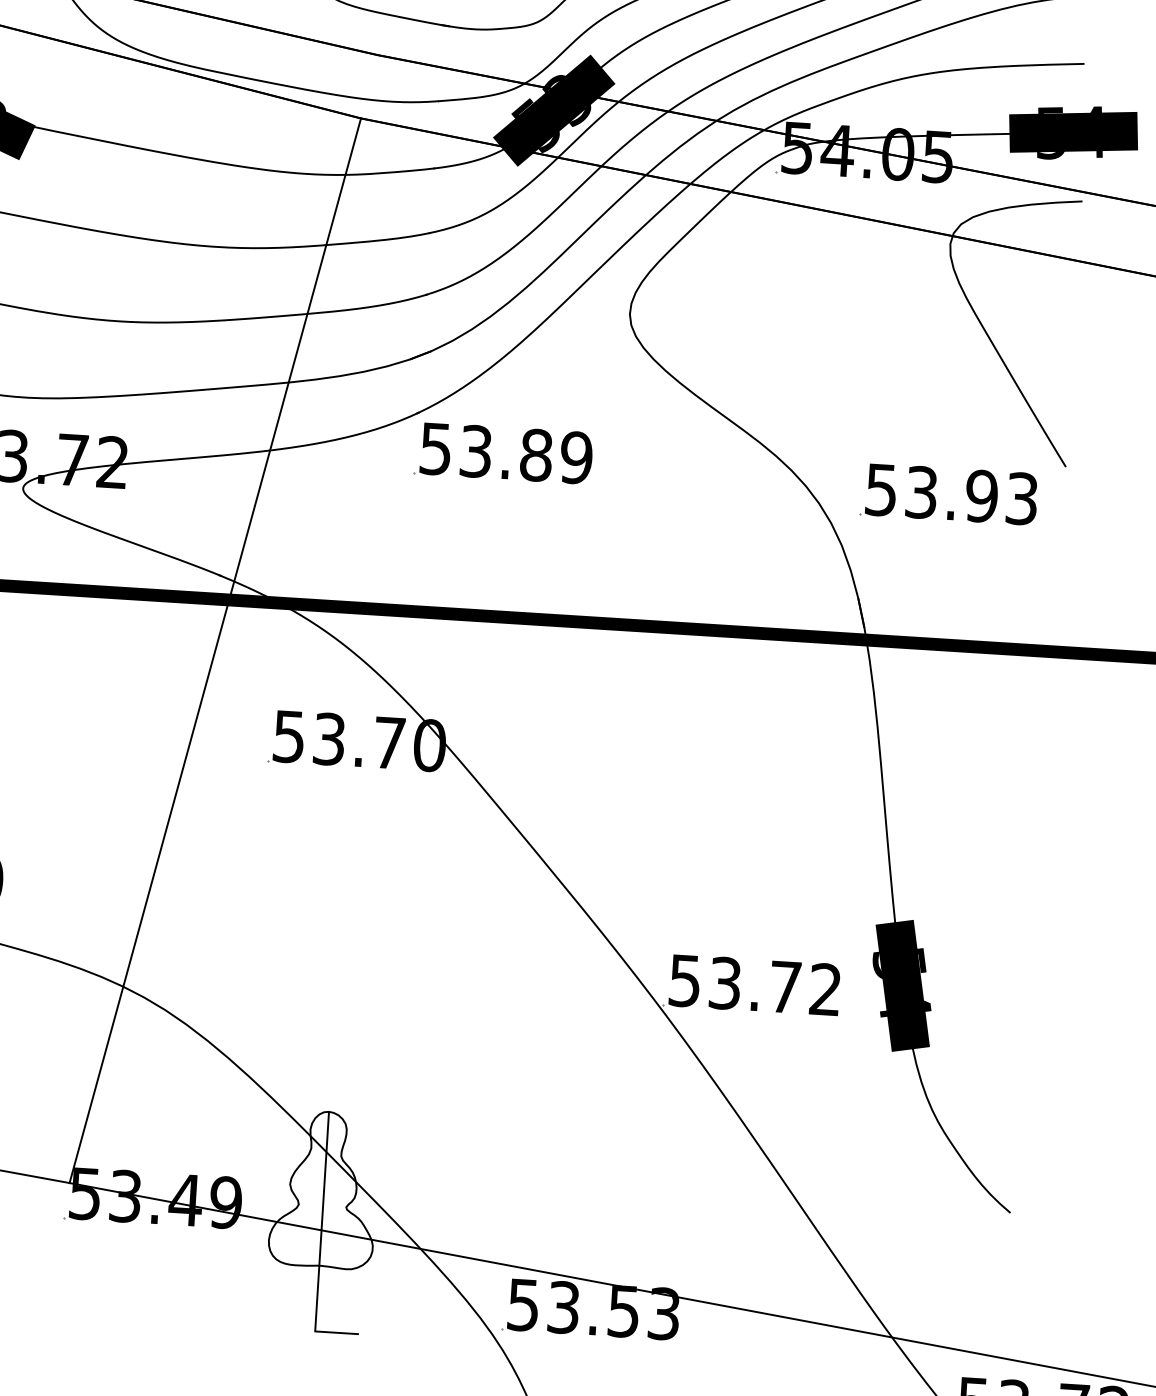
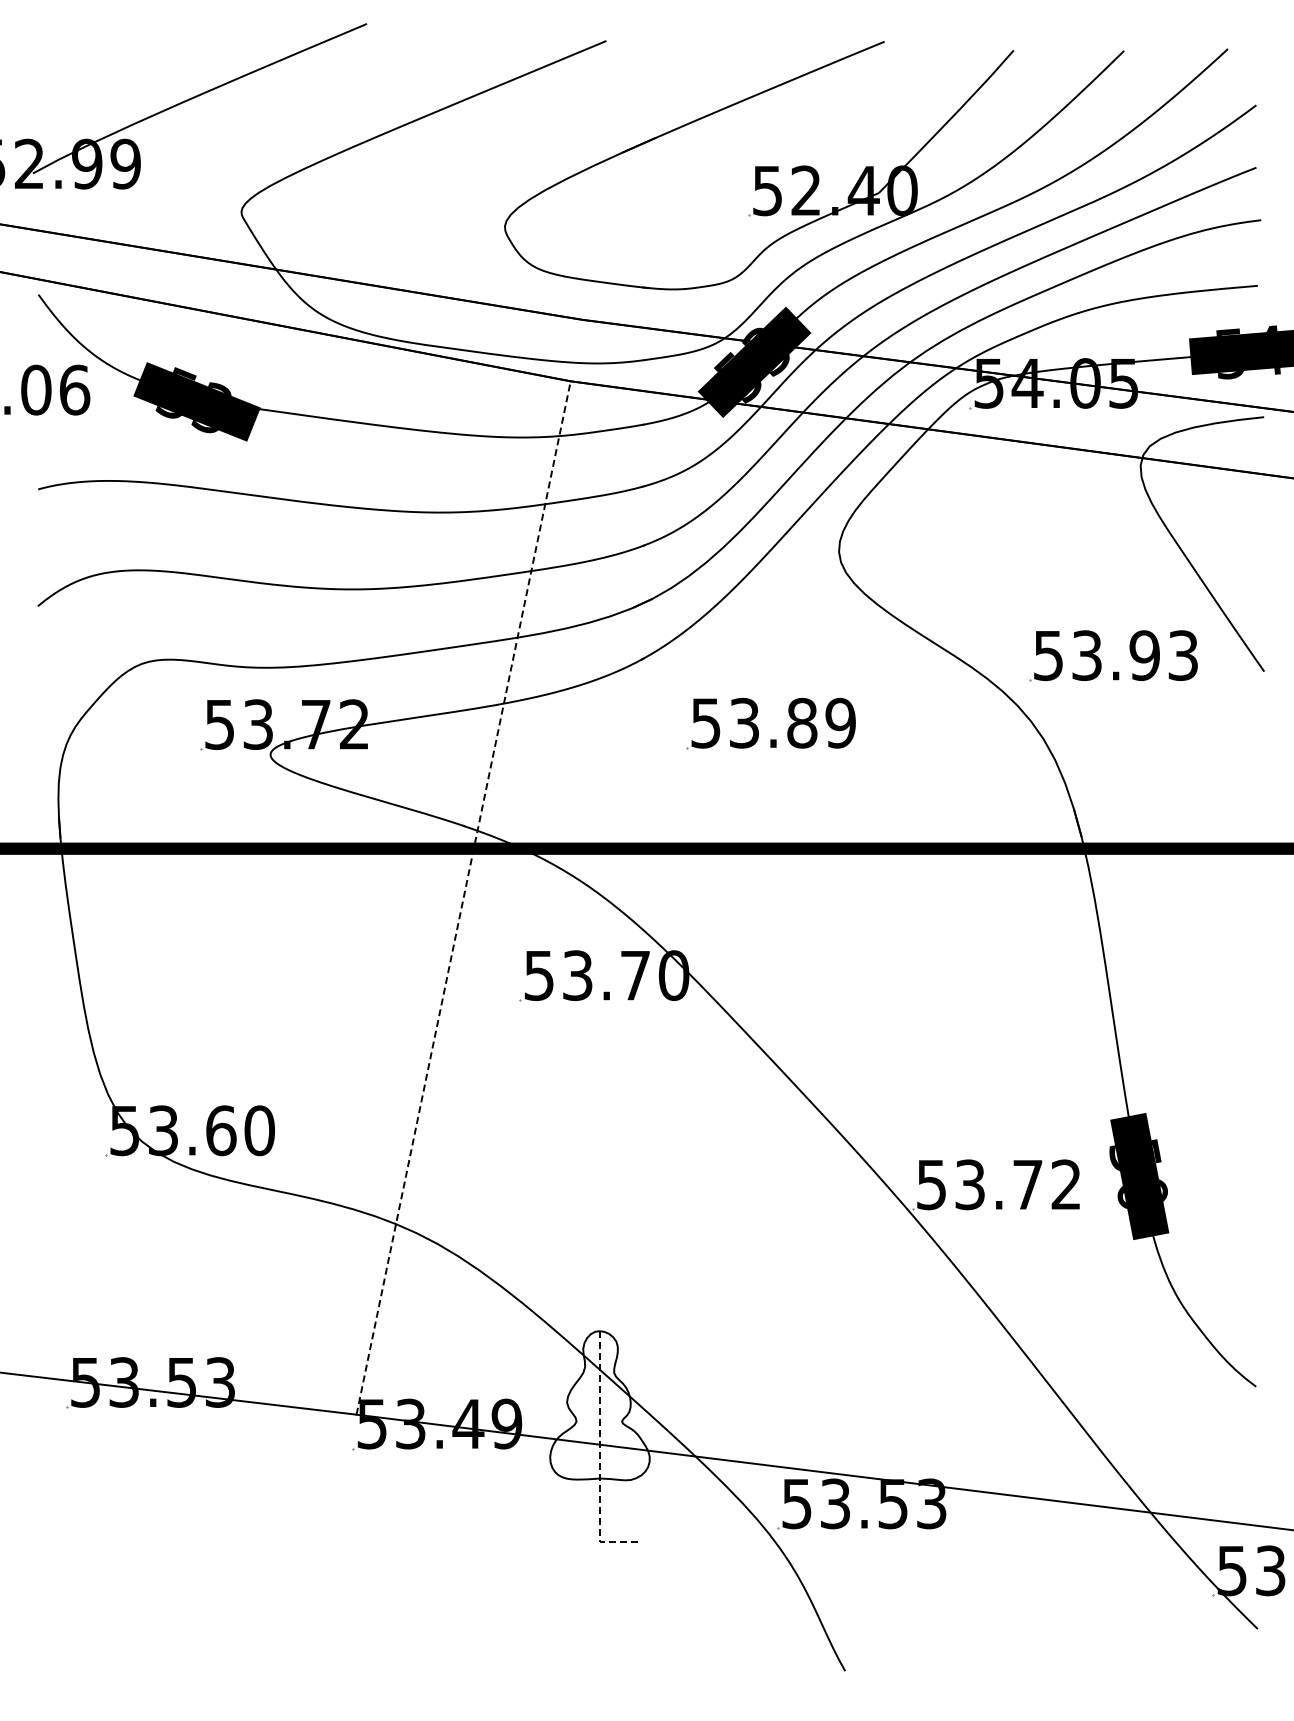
part: (490, 457) -> (758, 728), moved
part: (935, 497) -> (1100, 659), moved
line: (215, 651) -> (463, 898), solid -> dashed
text: (904, 1003) -> (1142, 1193), 54 -> 50
line: (320, 1243) -> (599, 1457), solid -> dashed

